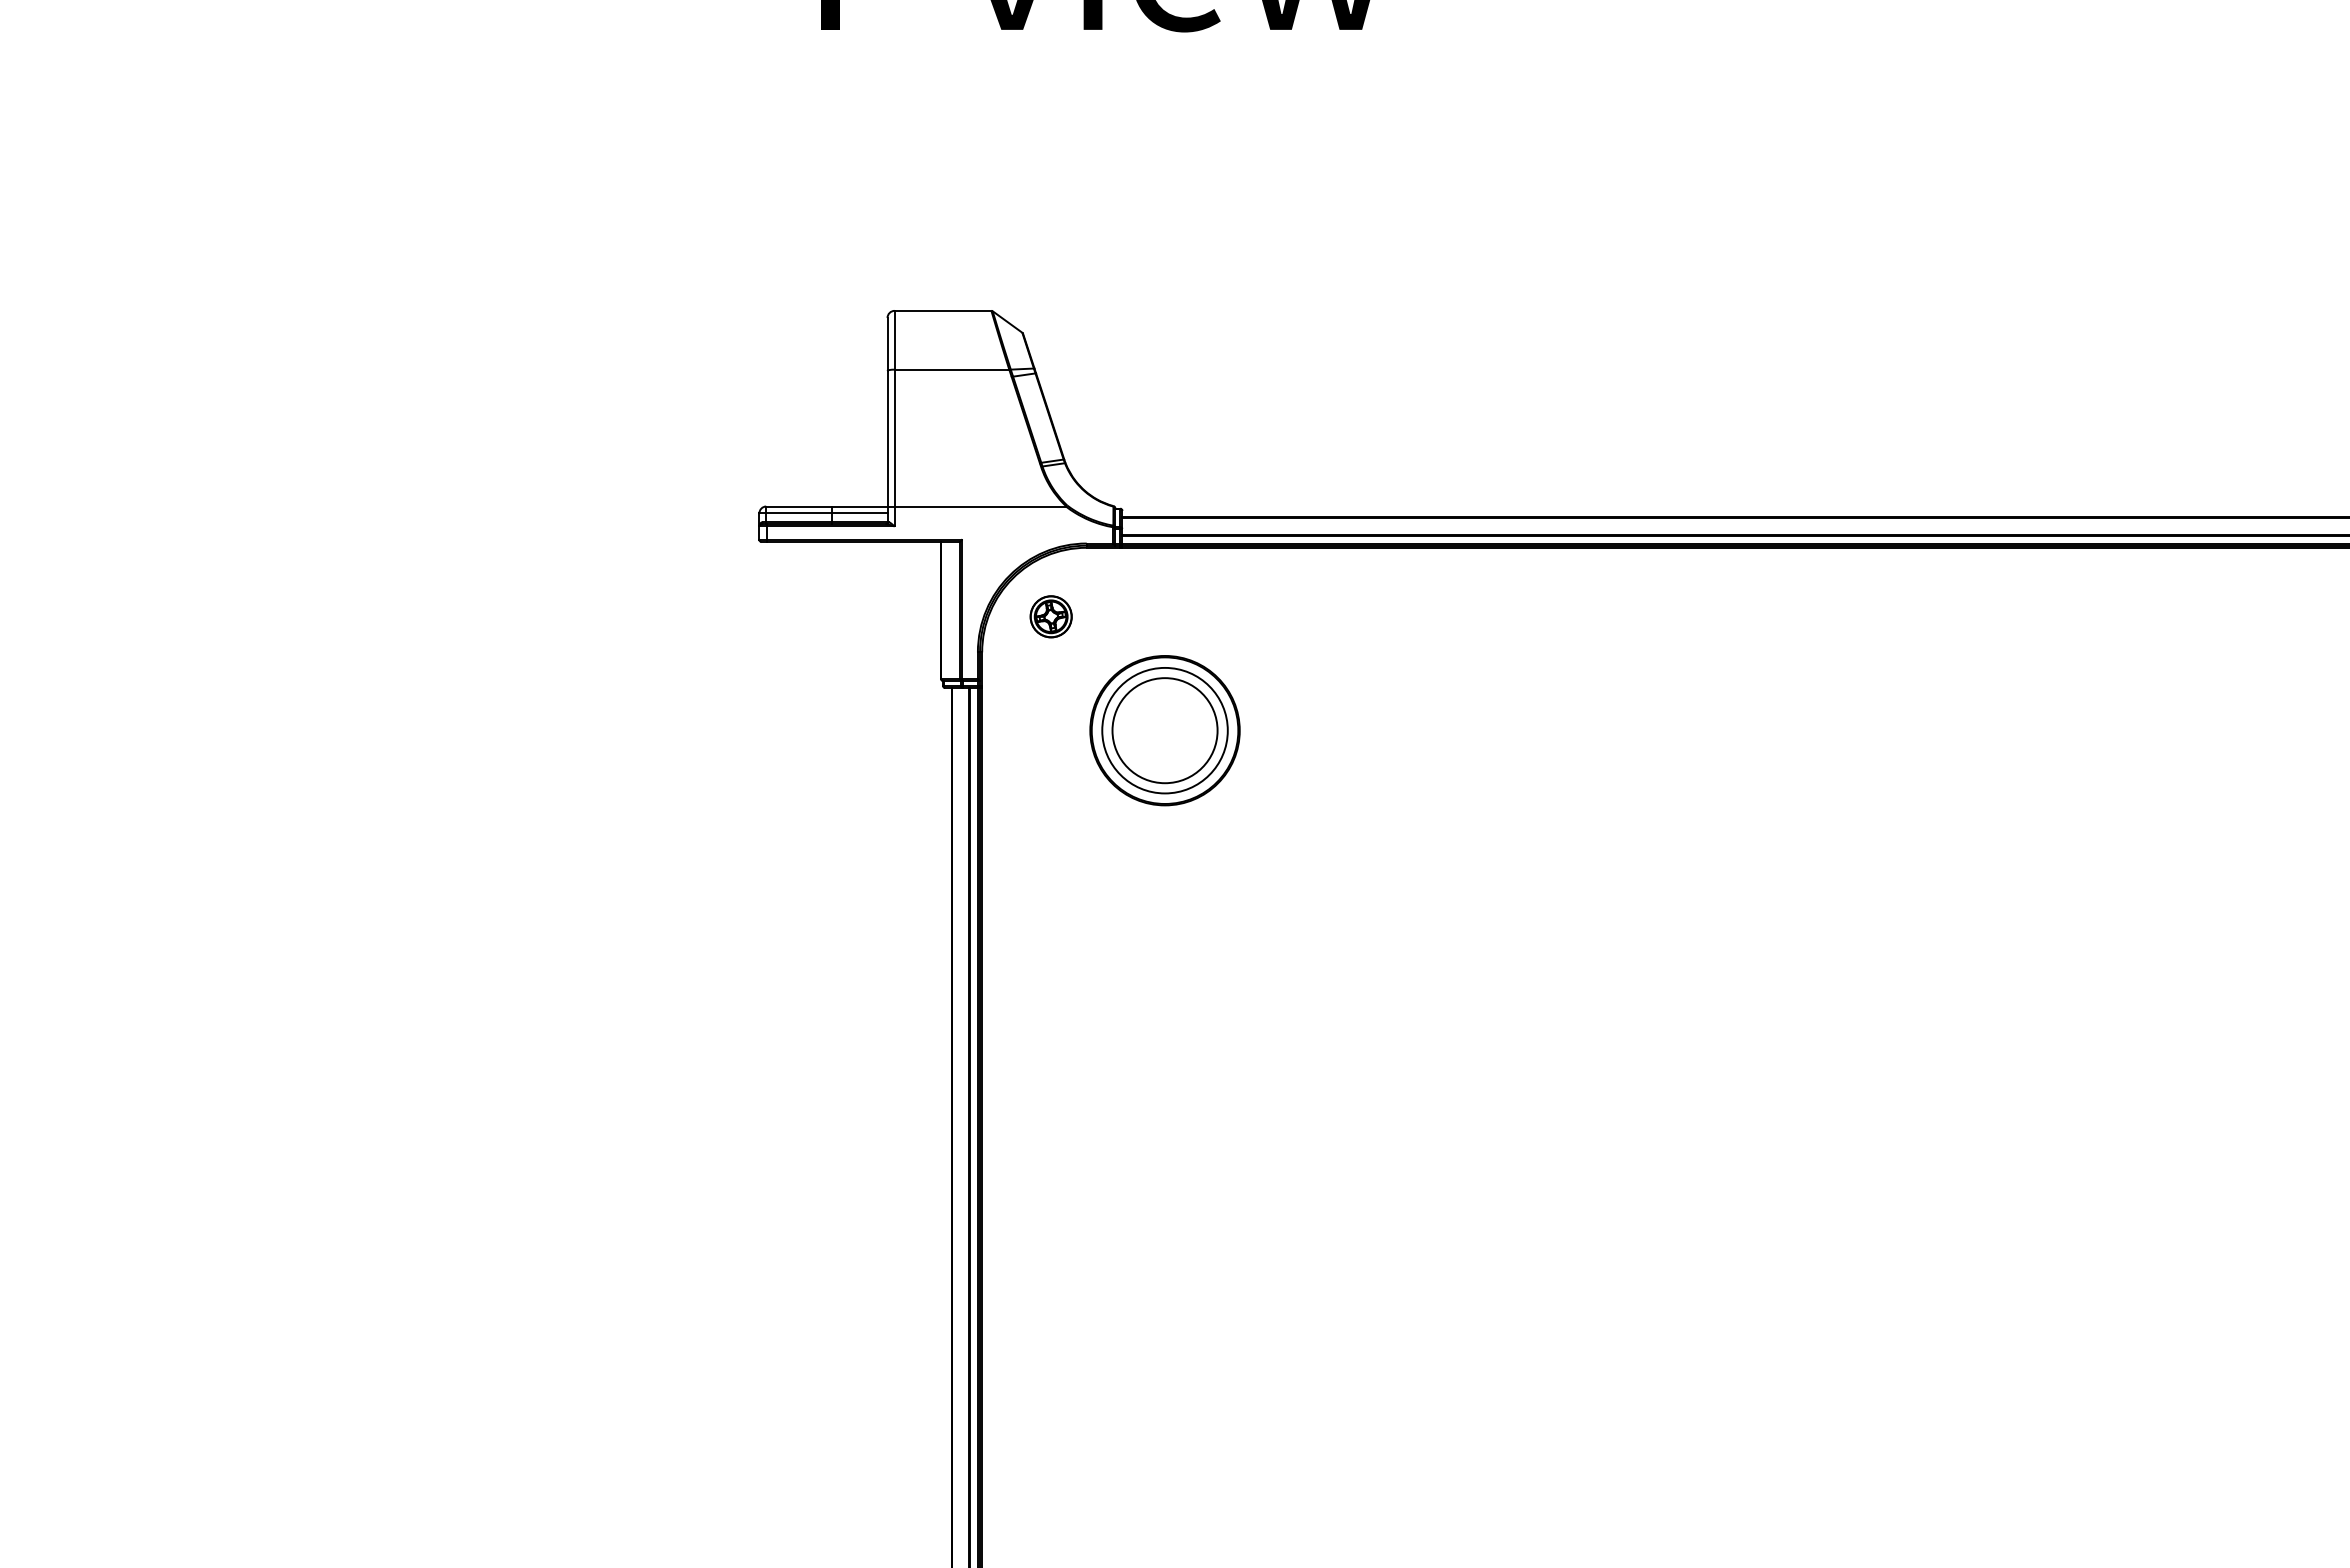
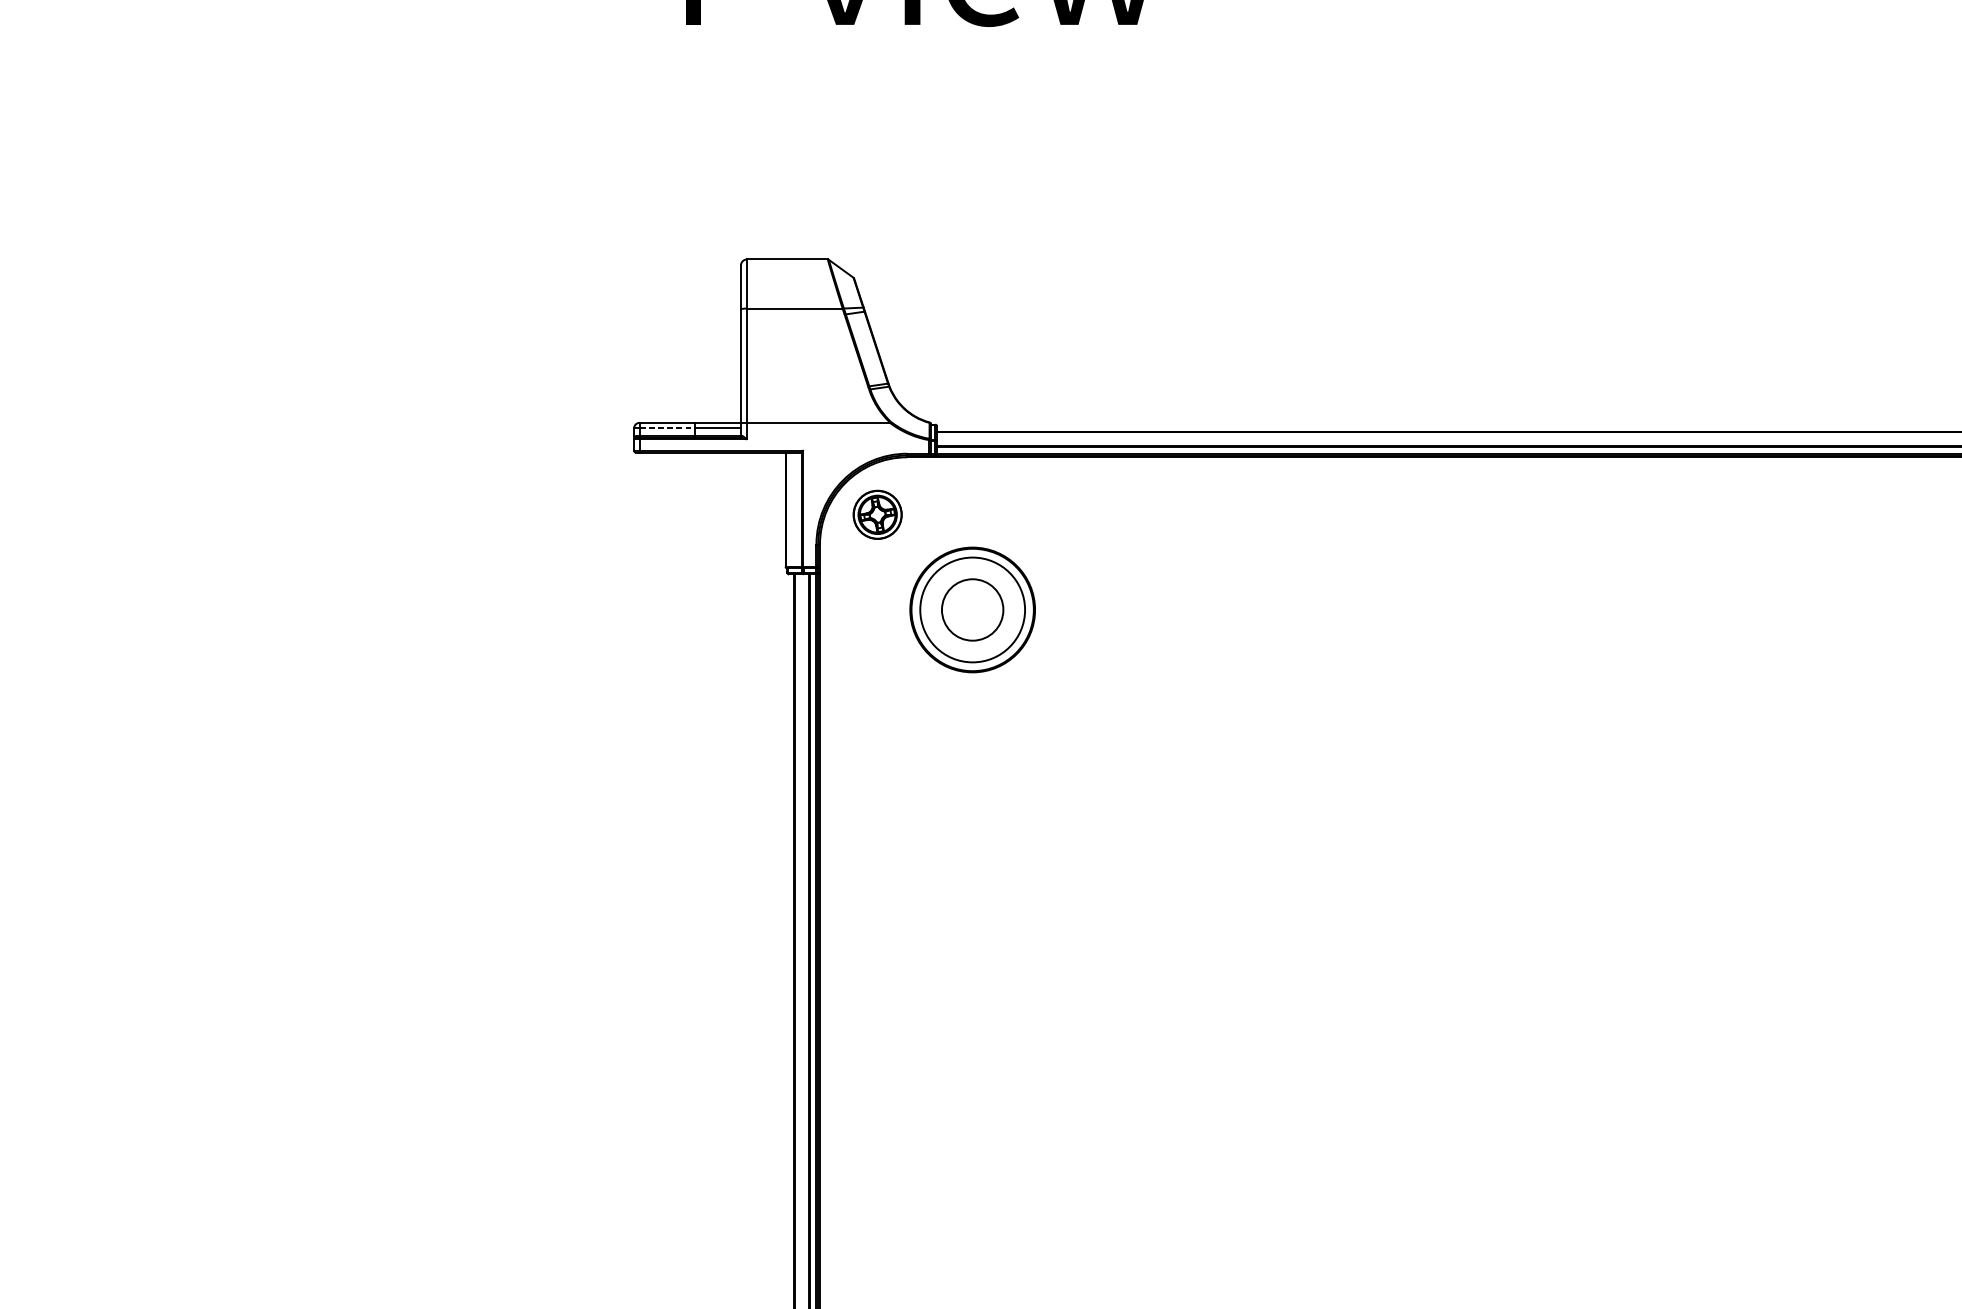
line: (799, 513) -> (667, 428), solid -> dashed
part: (1050, 616) -> (877, 514), size x1.4
circle: (1164, 730) -> (972, 609), size x0.7

